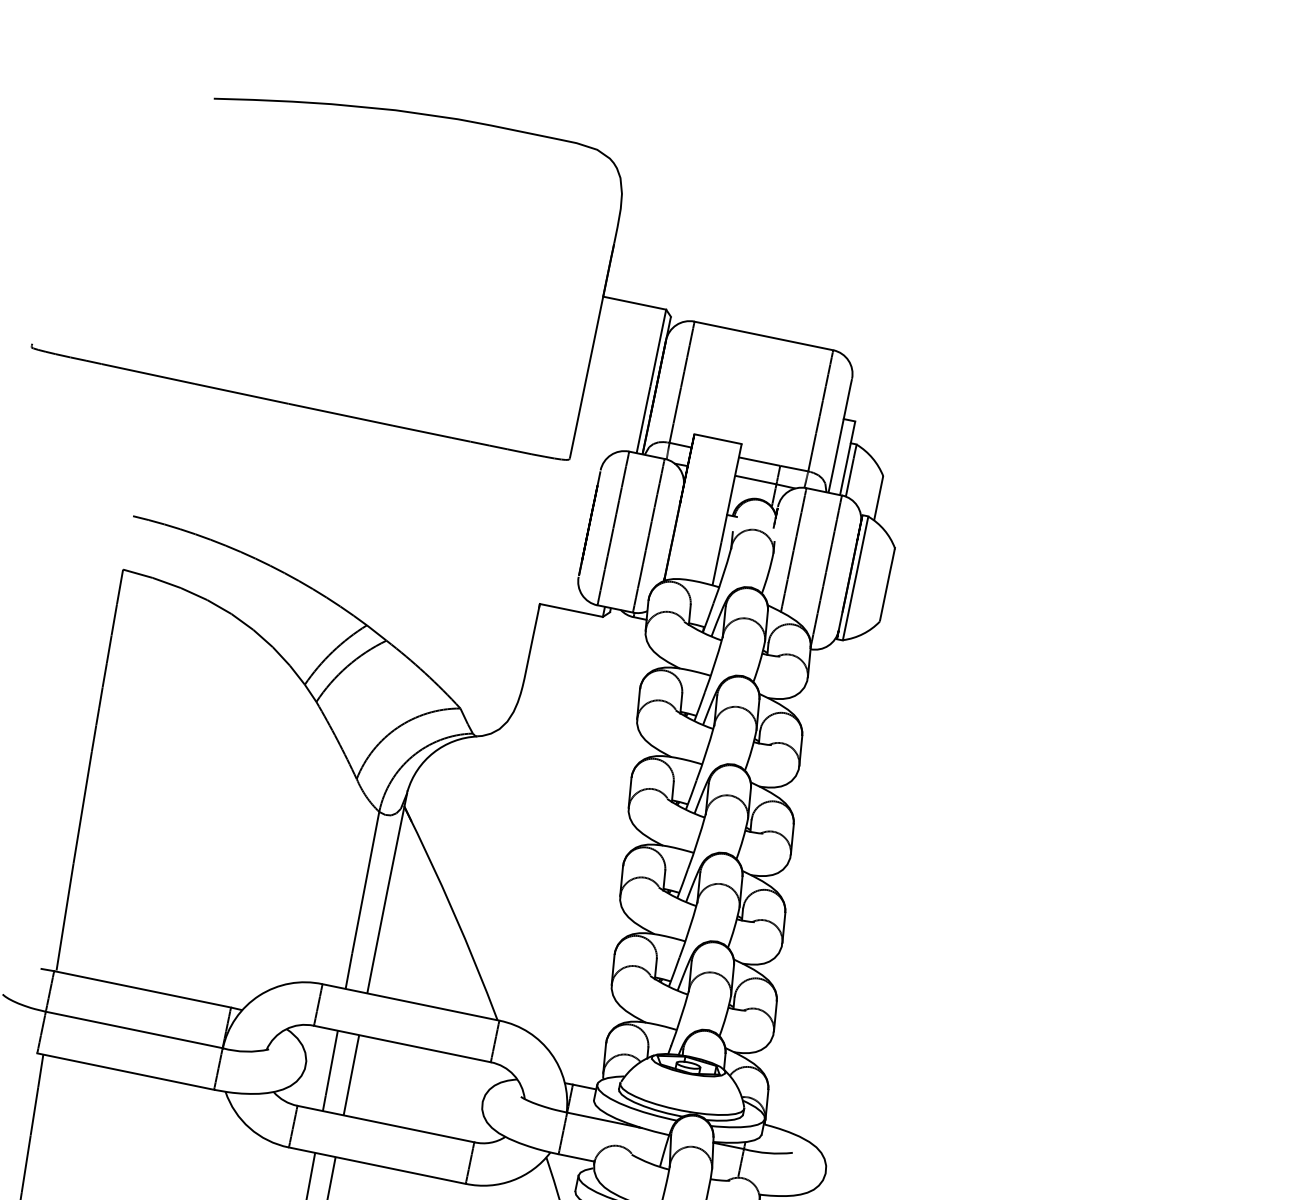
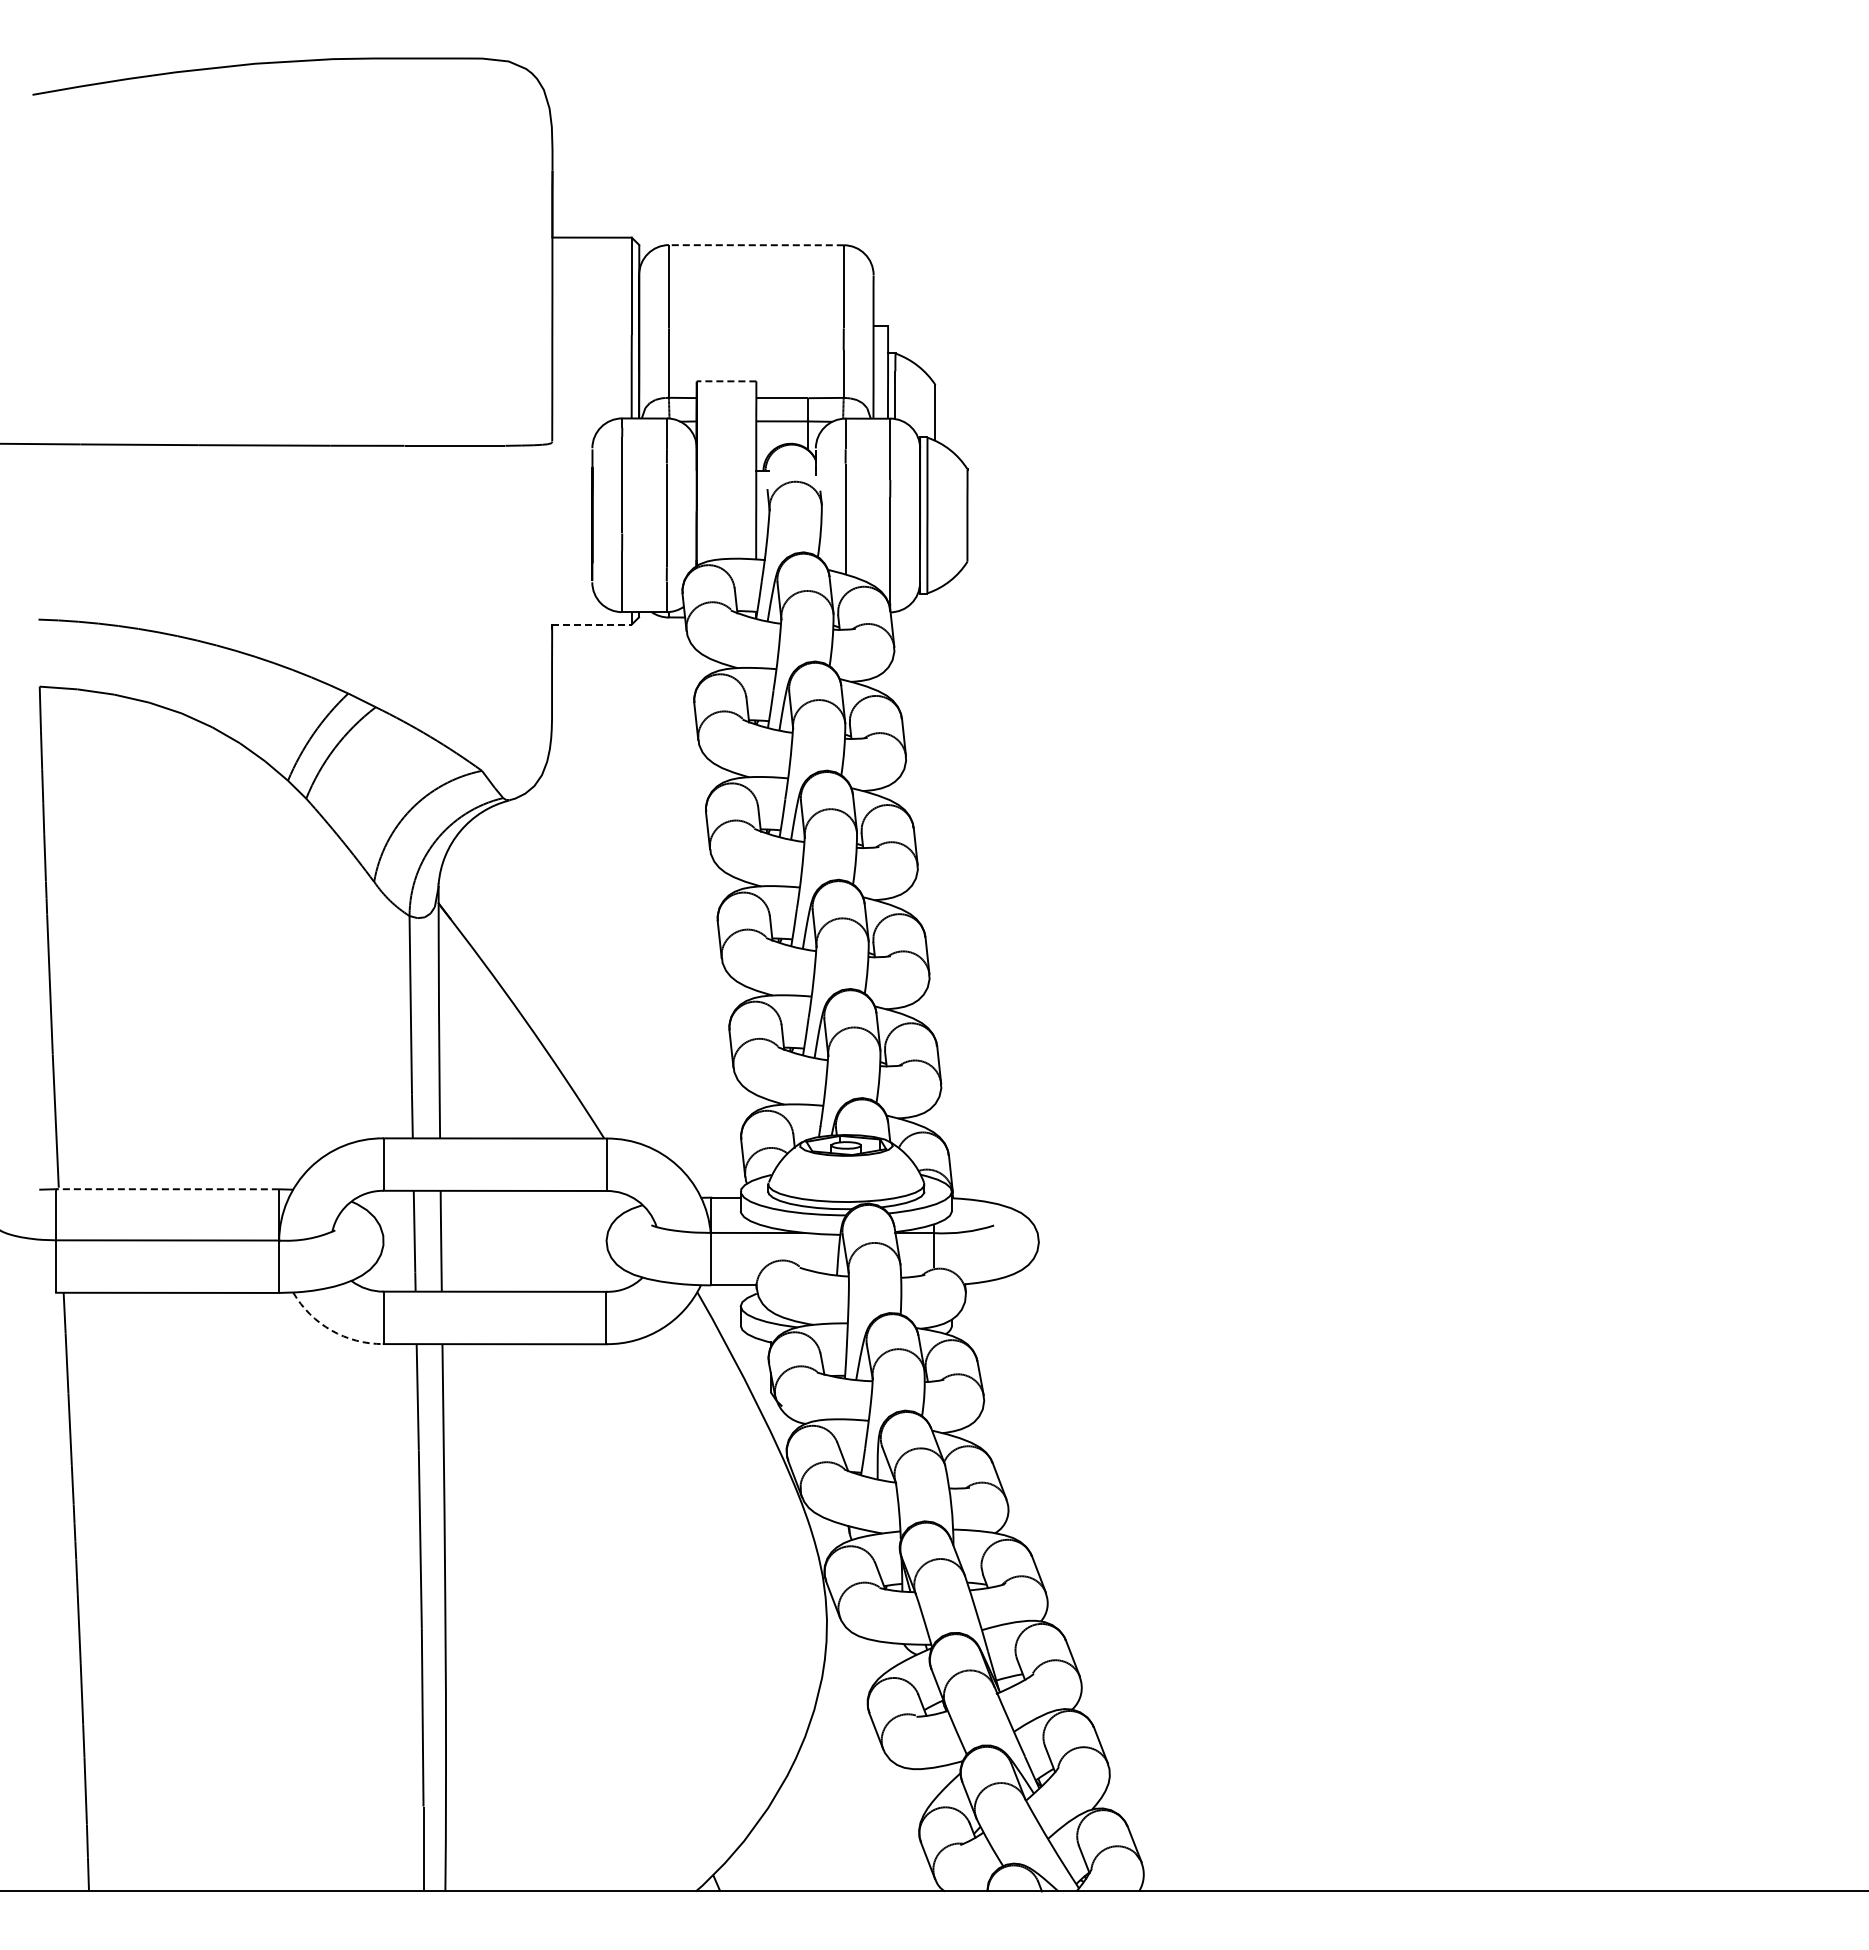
line: (763, 336) -> (755, 245), solid -> dashed
line: (717, 439) -> (726, 381), solid -> dashed
line: (571, 610) -> (591, 624), solid -> dashed
line: (142, 989) -> (167, 1189), solid -> dashed
arc: (249, 1128) -> (331, 1330), solid -> dashed

